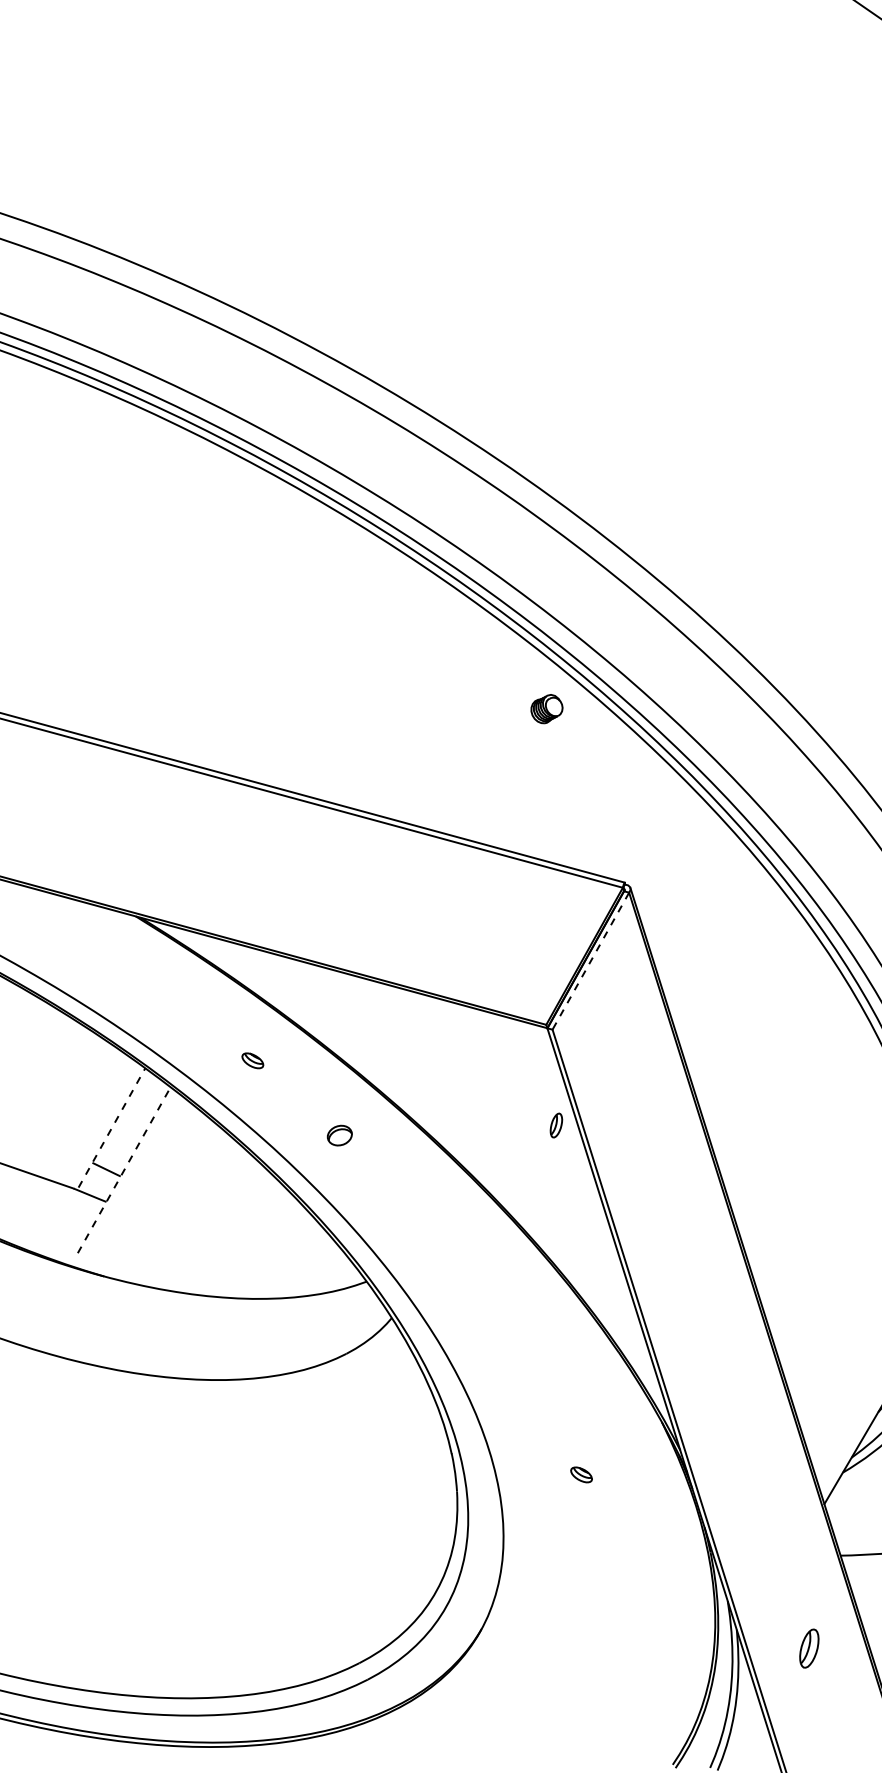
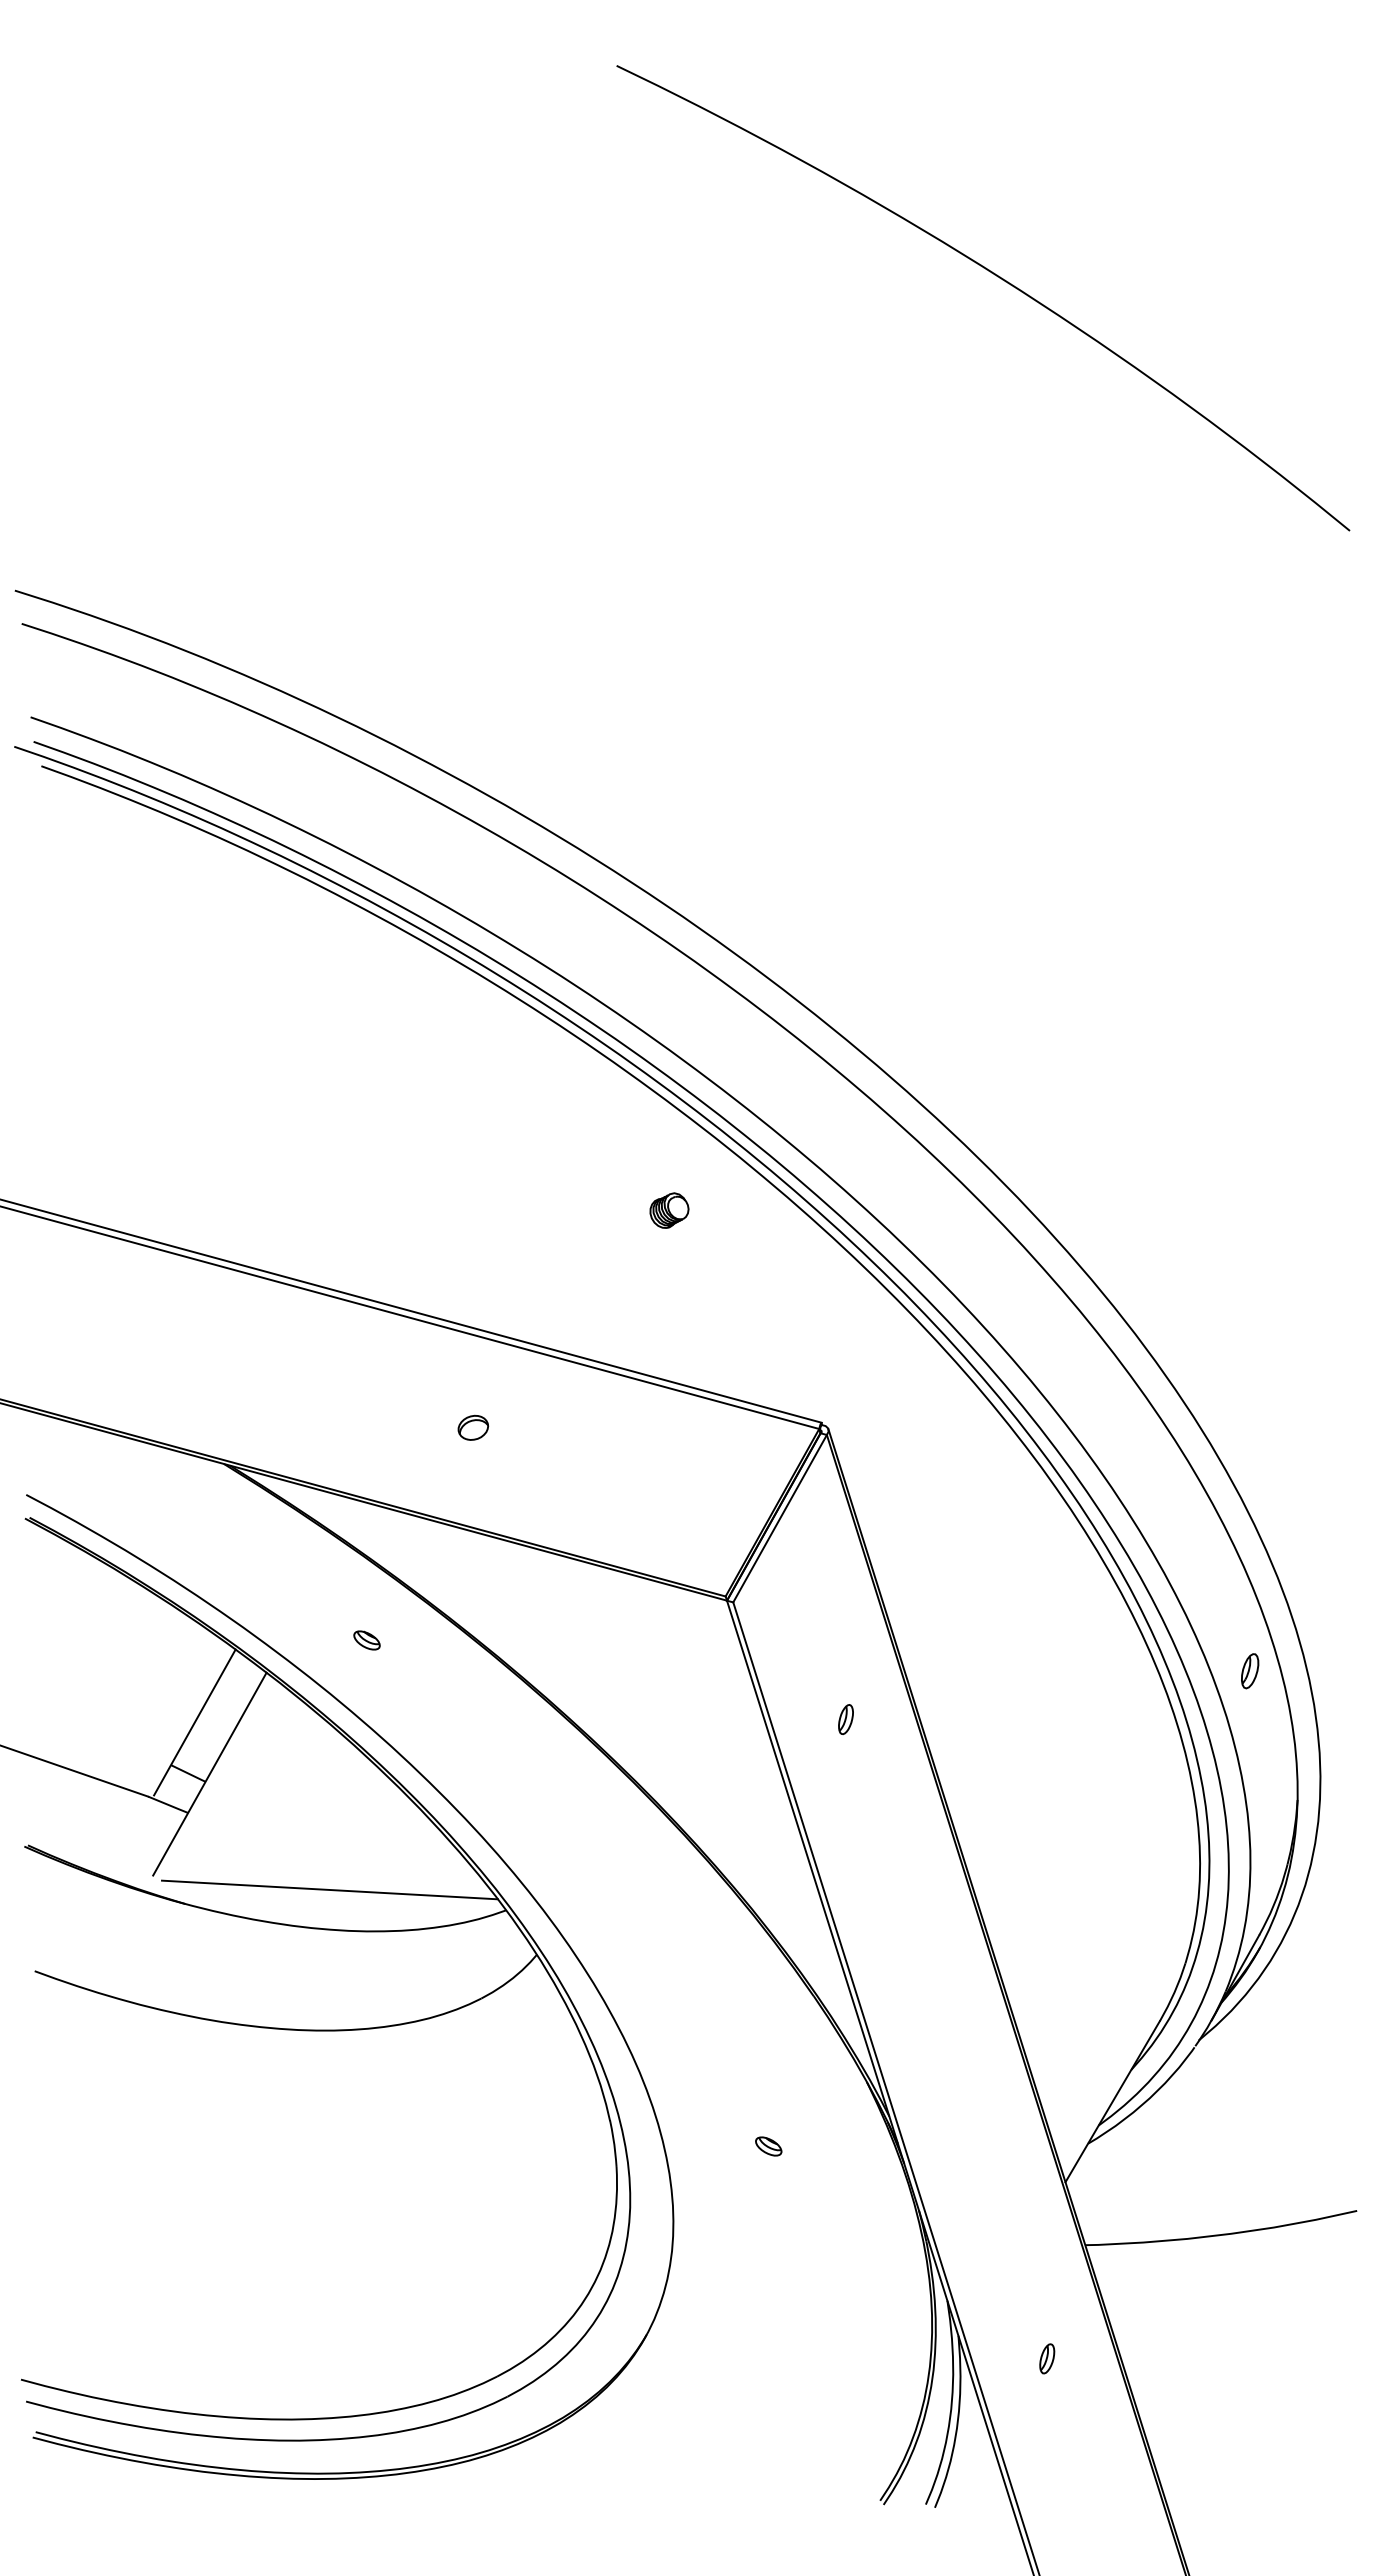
part: (547, 708) -> (669, 1210), moved
line: (591, 961) -> (780, 1518), dashed -> solid
part: (556, 1125) -> (845, 1719), moved
line: (111, 1127) -> (194, 1722), dashed -> solid
part: (339, 1135) -> (473, 1427), moved
line: (124, 1169) -> (210, 1773), dashed -> solid
line: (222, 1264) -> (329, 1889), added
part: (809, 1648) -> (1047, 2358), size x0.62

